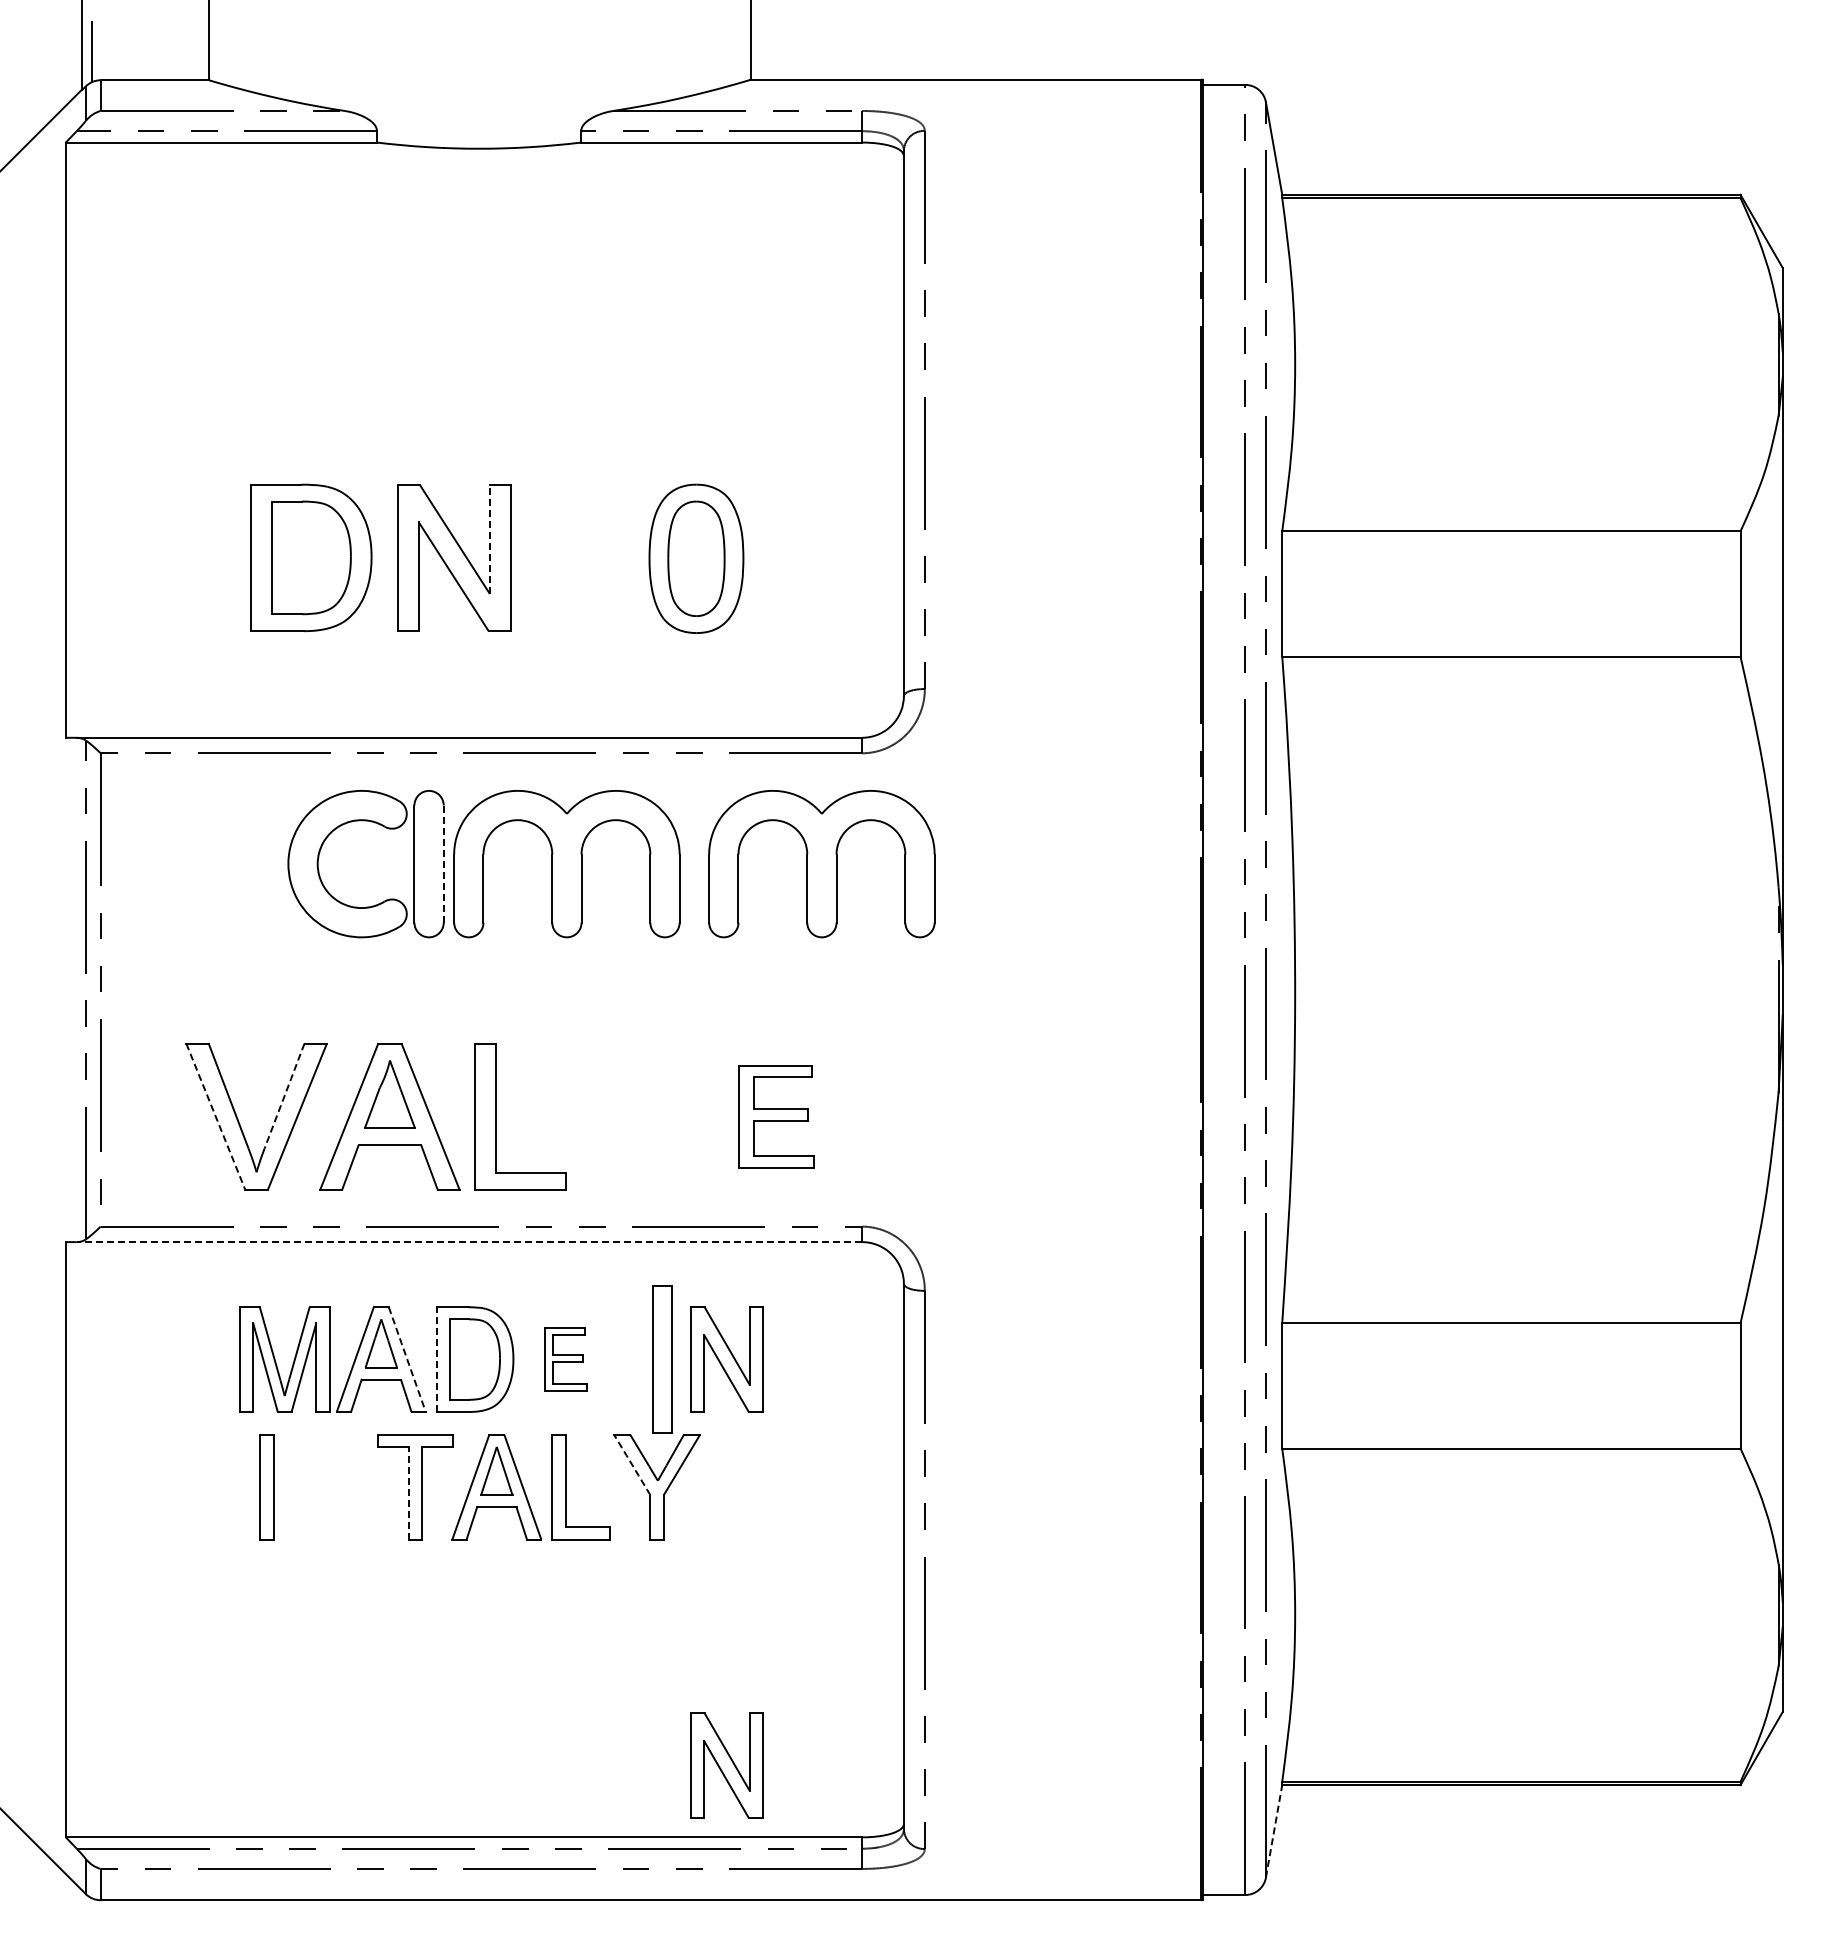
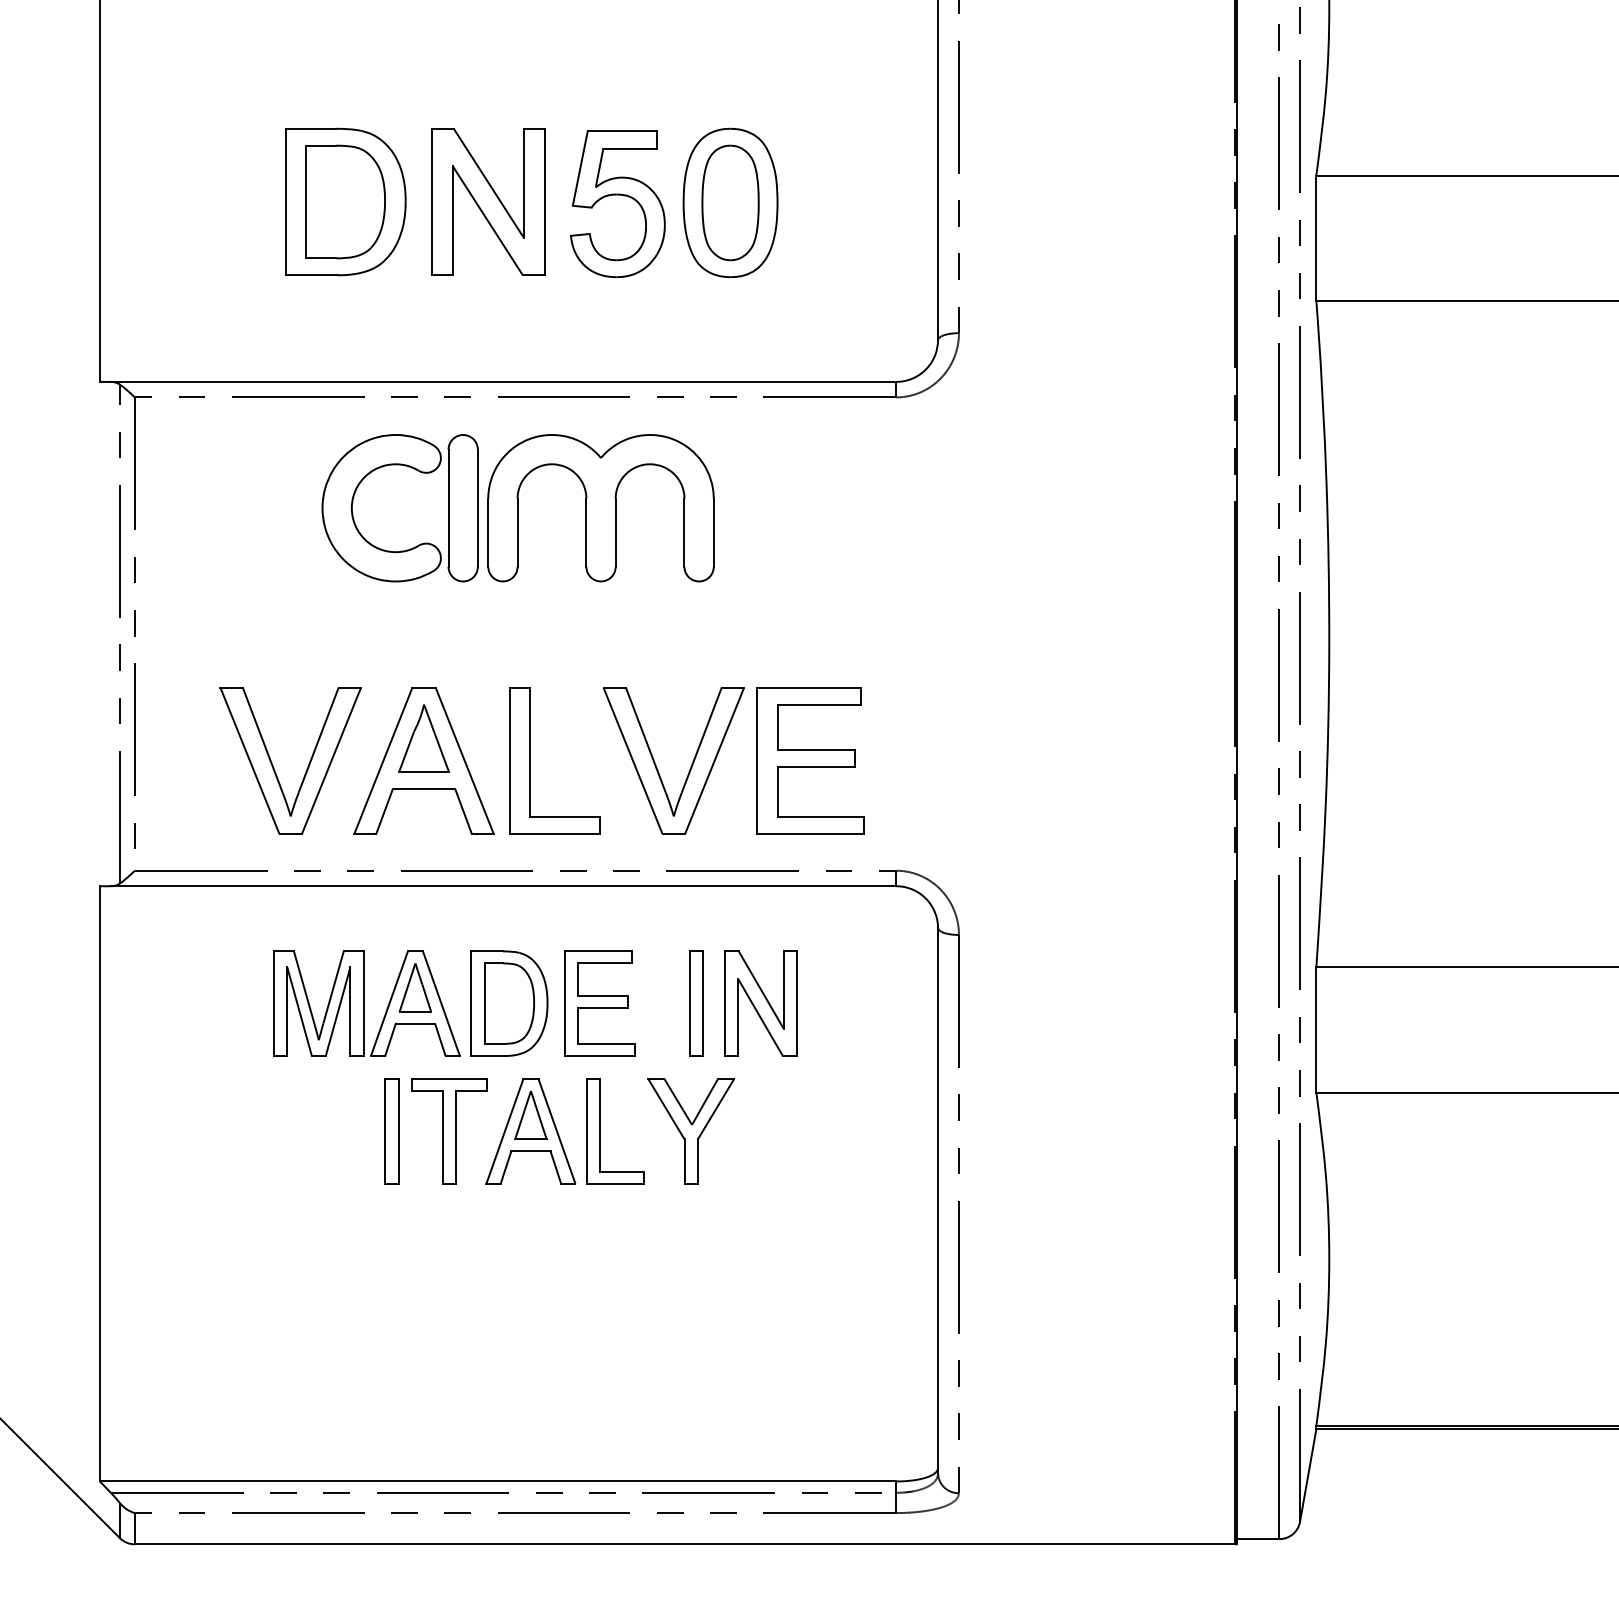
line: (489, 539) -> (523, 183), dashed -> solid
part: (583, 551) -> (617, 195), added
line: (443, 864) -> (477, 508), dashed -> solid
part: (821, 864) -> (855, 508), removed
line: (284, 1096) -> (318, 740), dashed -> solid
line: (215, 1116) -> (249, 760), dashed -> solid
part: (776, 1116) -> (810, 760), size x1.43
part: (623, 1123) -> (657, 767), added
line: (469, 1242) -> (503, 886), dashed -> solid
line: (436, 1359) -> (470, 1003), dashed -> solid
part: (565, 1359) -> (599, 1003), size x1.67
part: (662, 1359) -> (696, 1003), size x0.71
line: (407, 1360) -> (441, 1004), dashed -> solid
line: (632, 1465) -> (666, 1109), dashed -> solid
part: (266, 1487) -> (391, 1131), moved
line: (408, 1492) -> (442, 1136), dashed -> solid
part: (726, 1765) -> (760, 1409), removed
line: (1274, 1830) -> (1308, 1474), dashed -> solid

